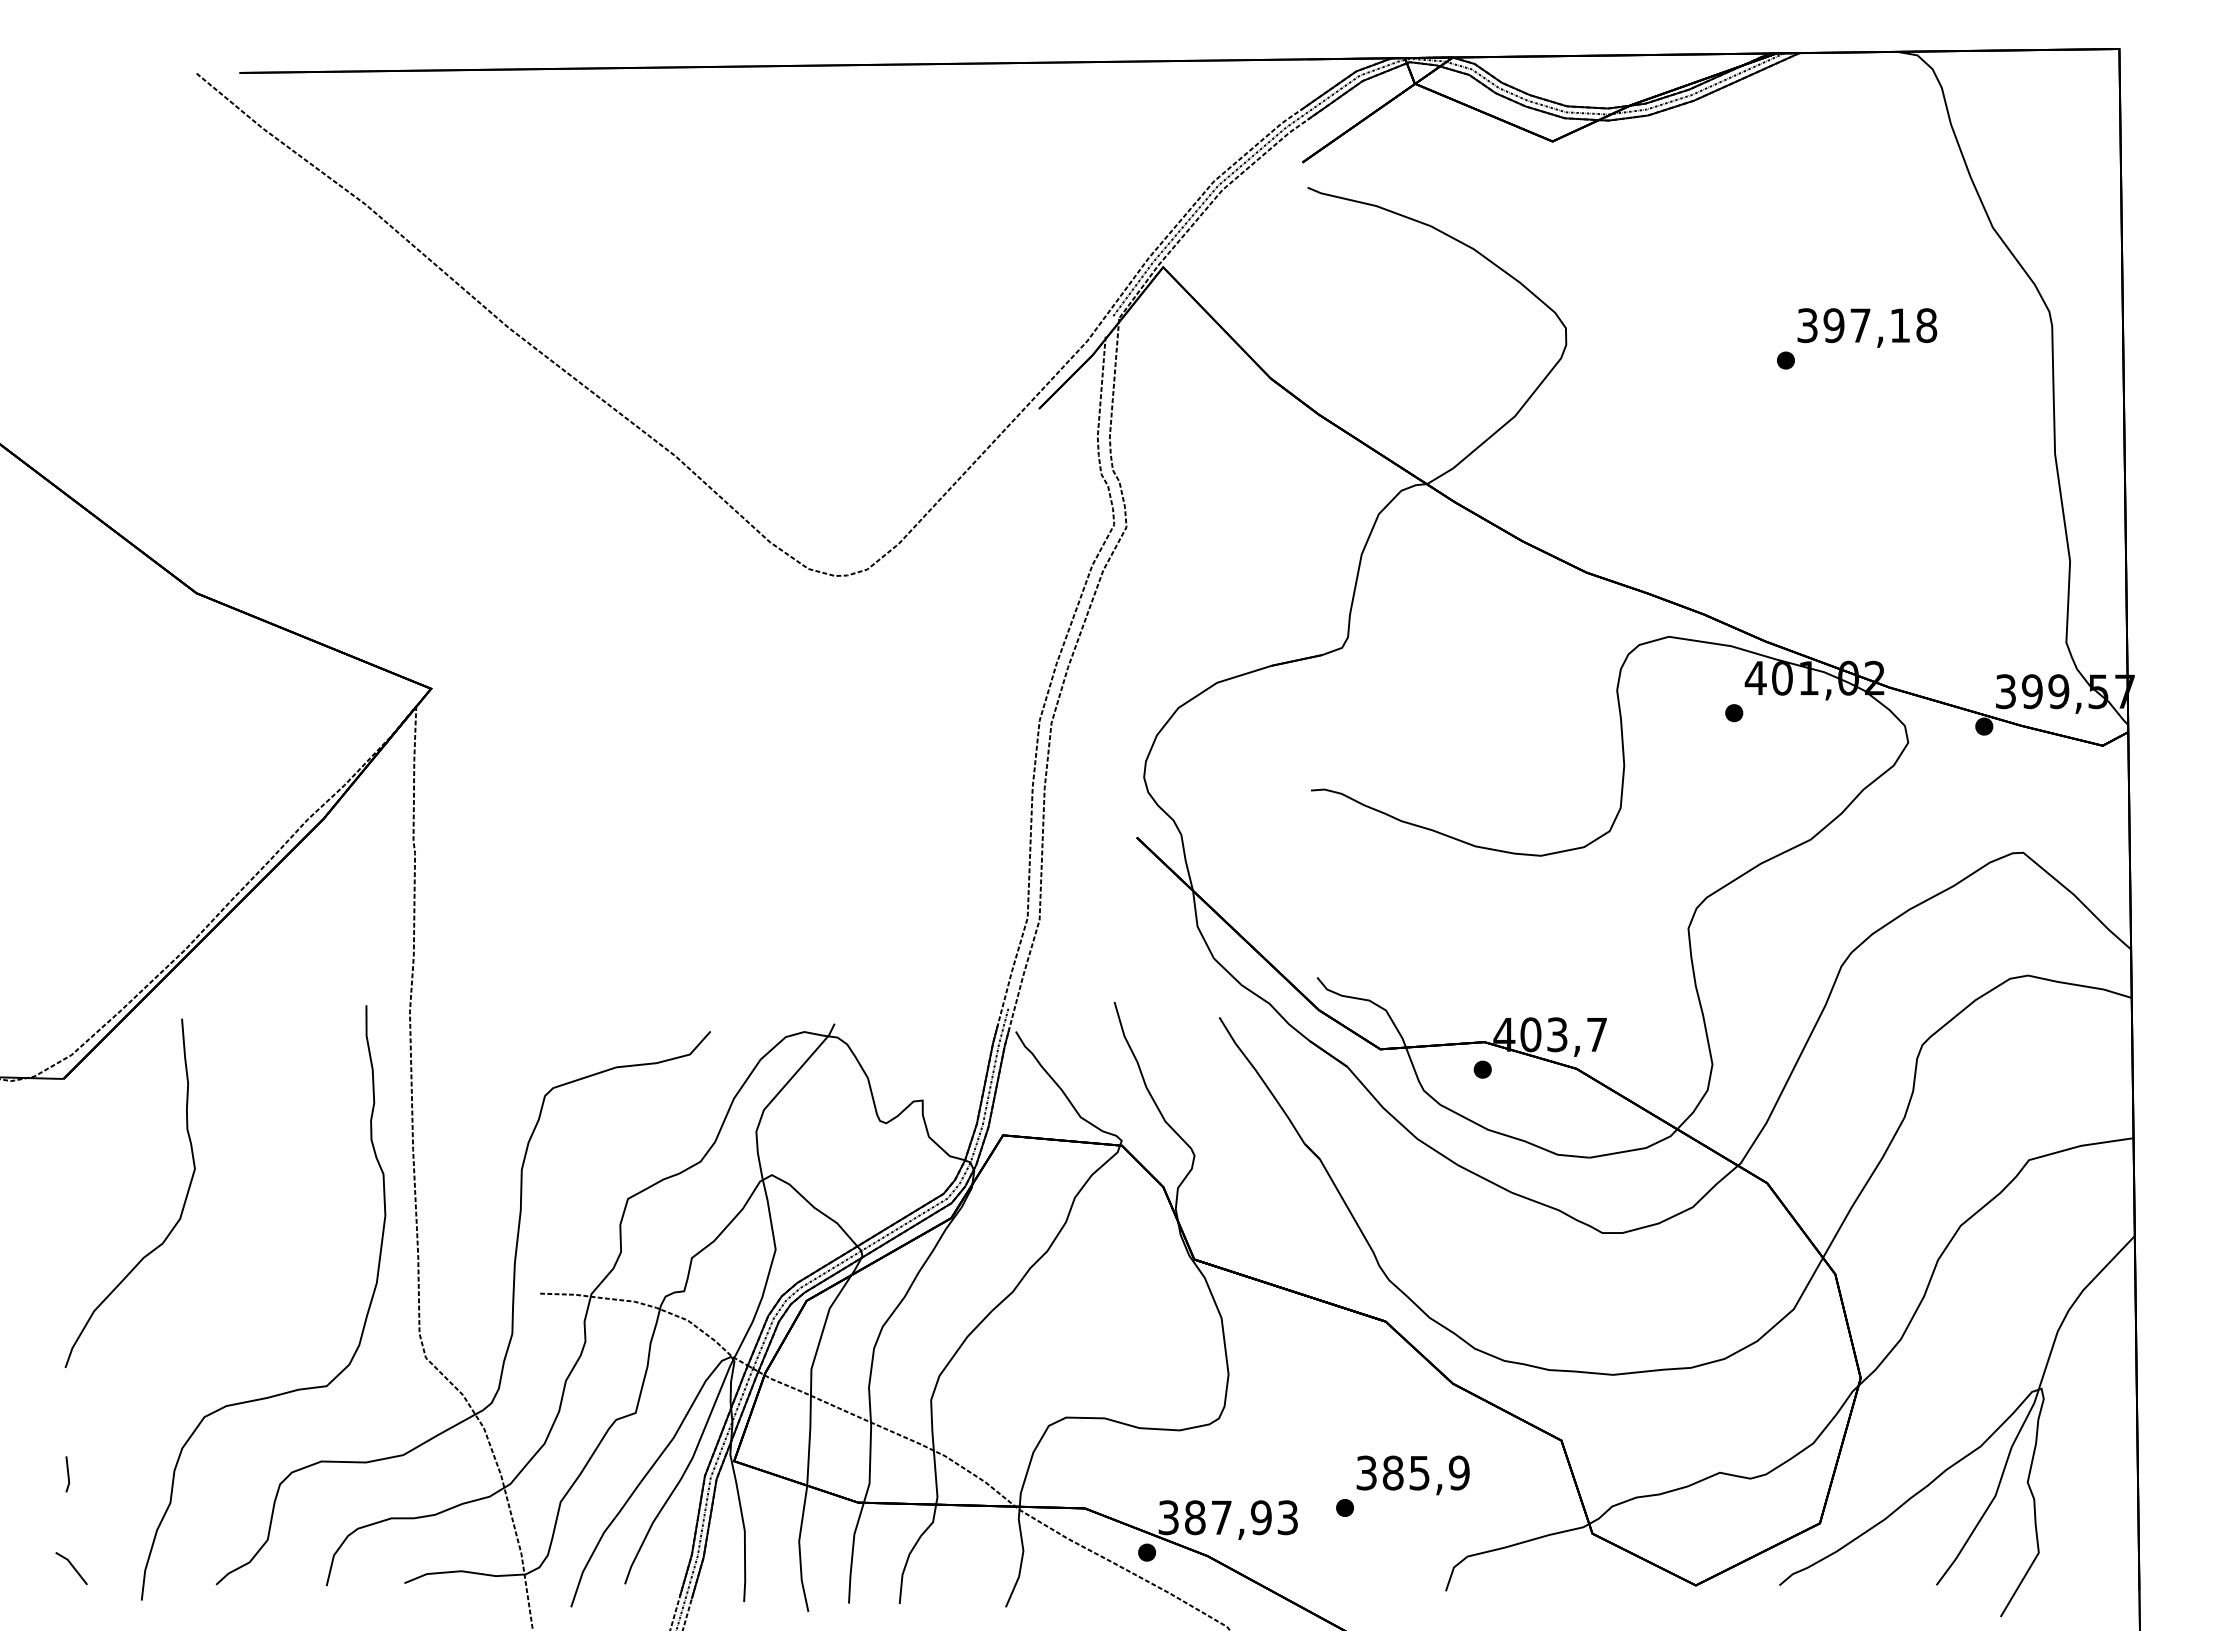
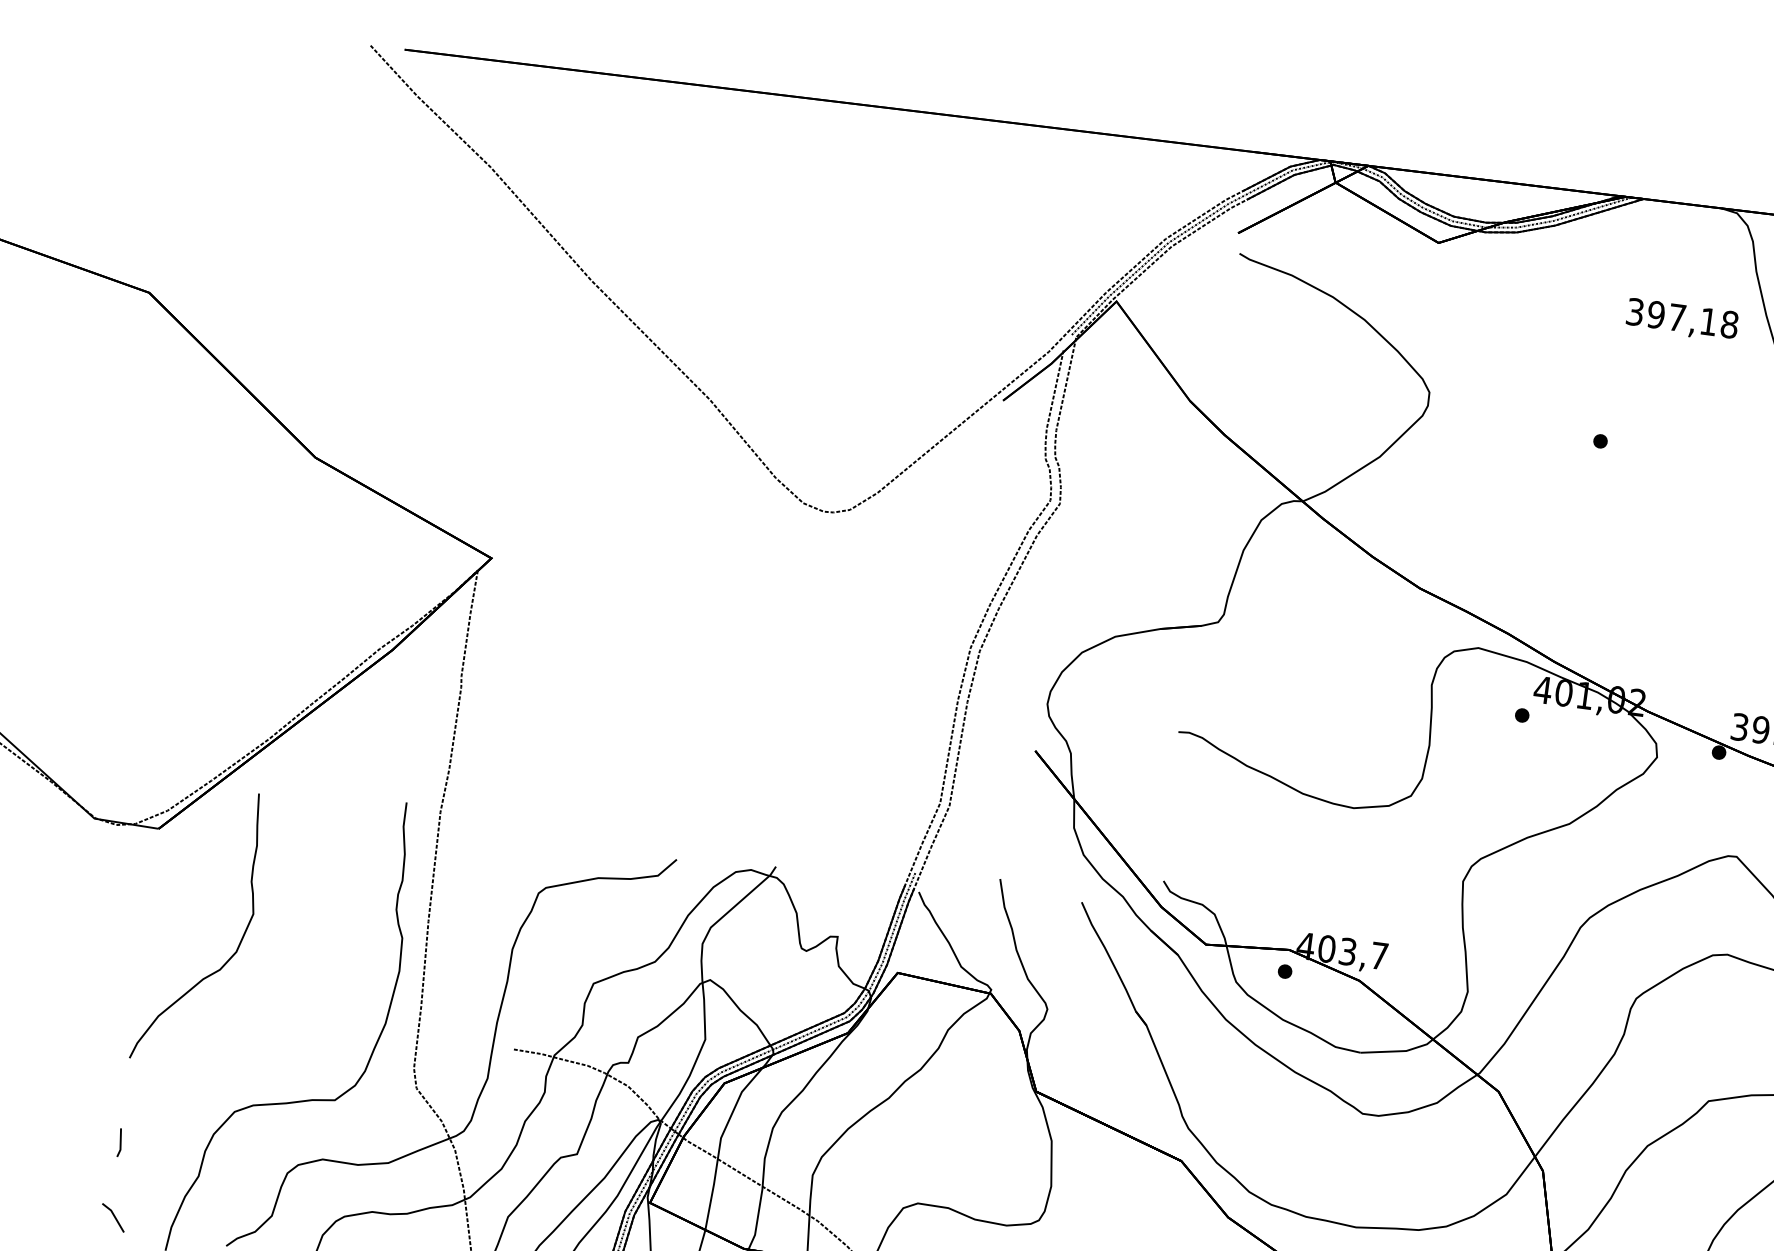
text: (1867, 327) -> (1682, 319), moved

